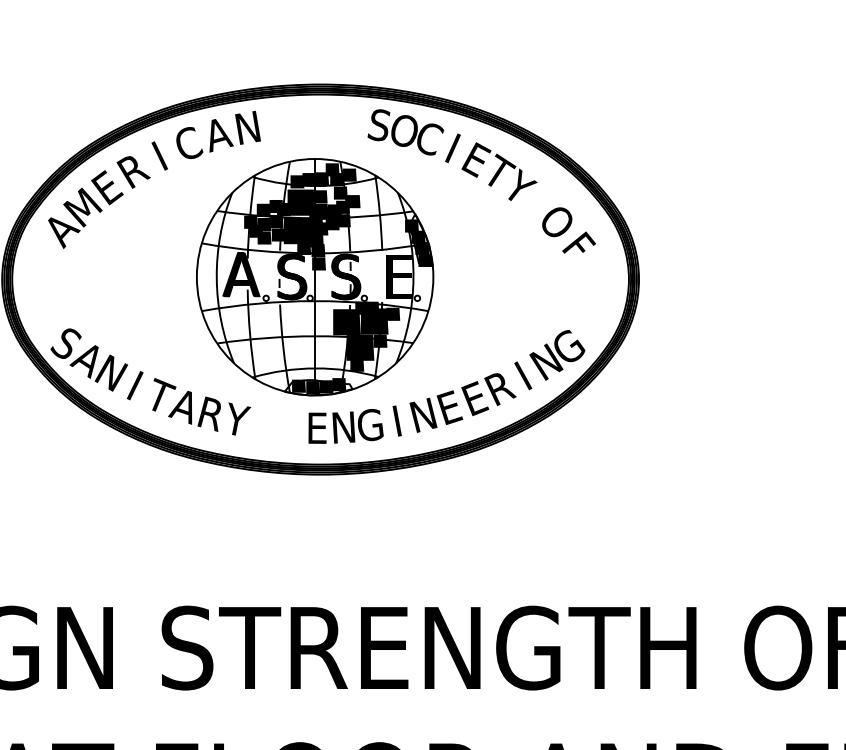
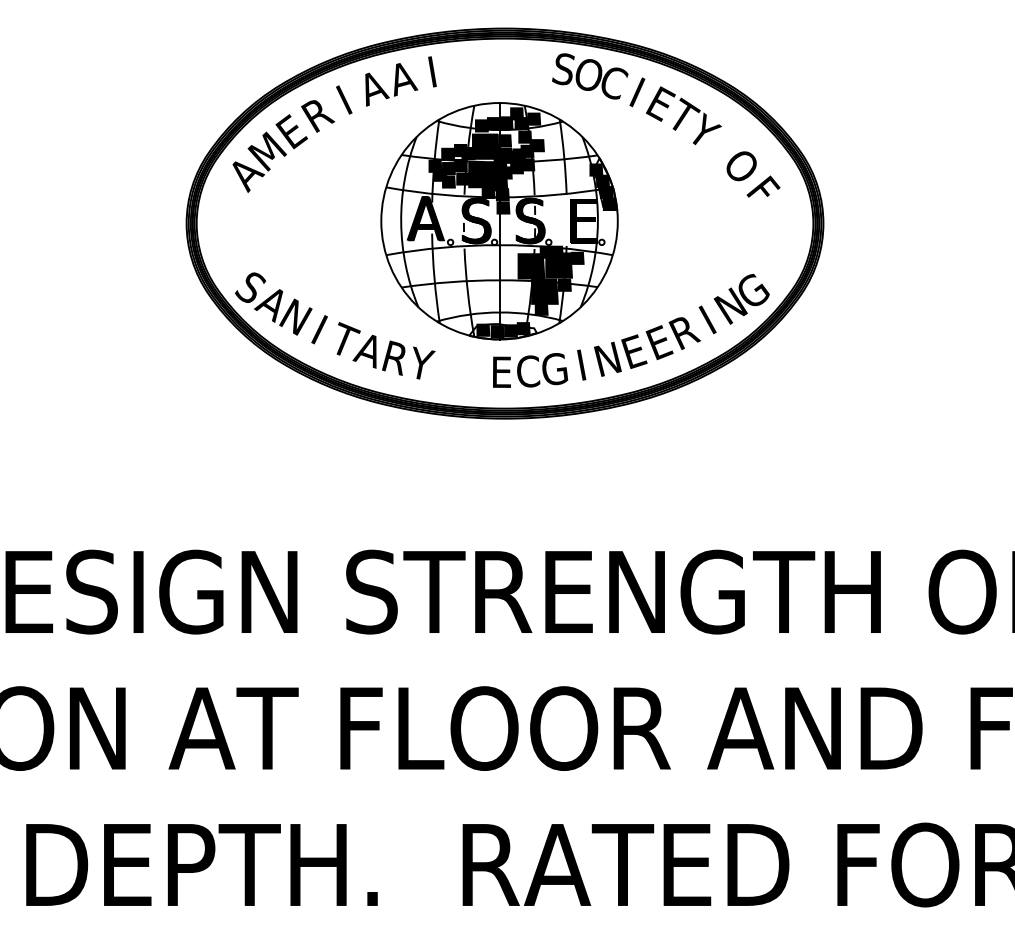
text: (248, 127) -> (432, 71), N -> I
text: (190, 144) -> (374, 88), C -> A
text: (344, 427) -> (528, 371), N -> C

